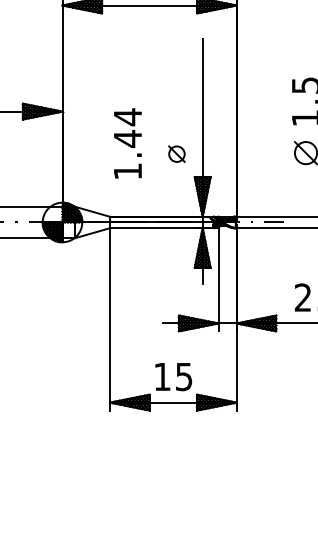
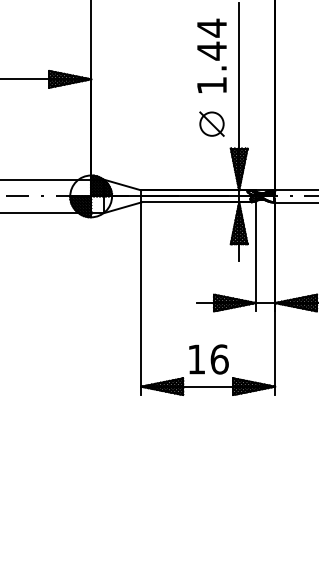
text: (127, 143) -> (211, 55), moved
part: (176, 154) -> (211, 124), size x1.43
text: (183, 376) -> (218, 359), 15 -> 16

